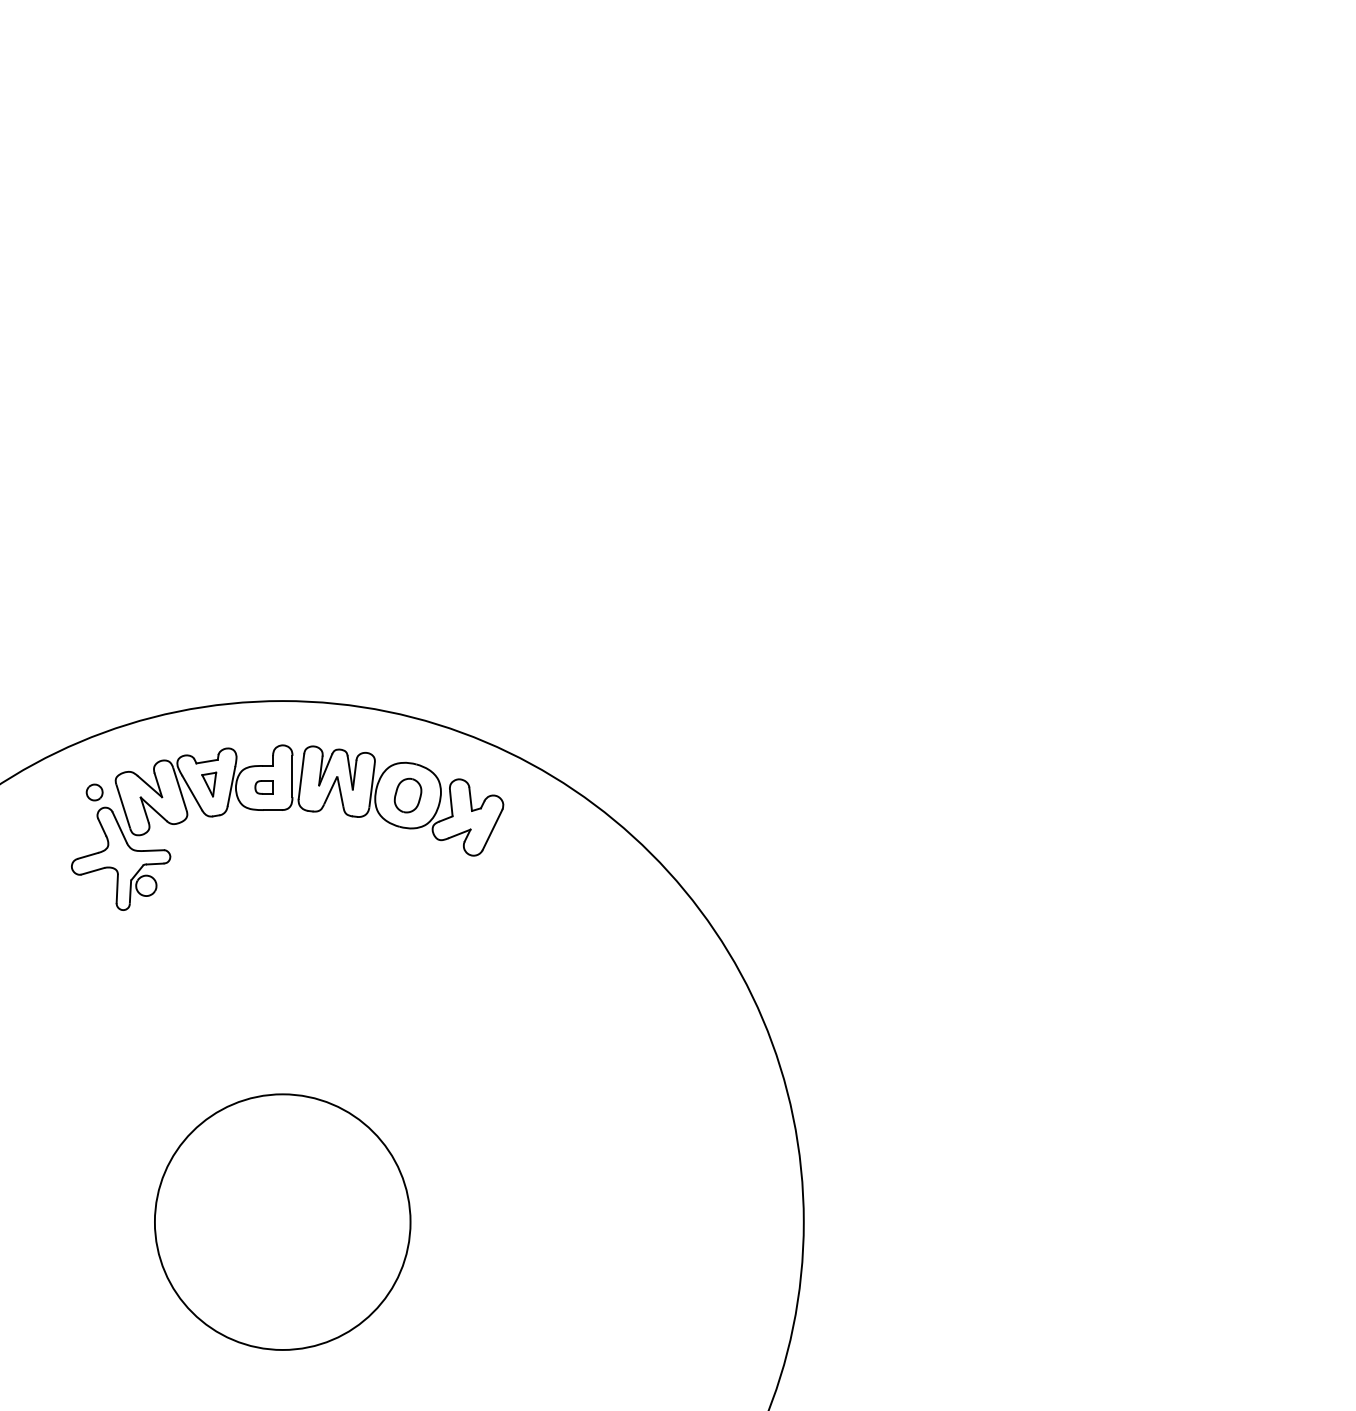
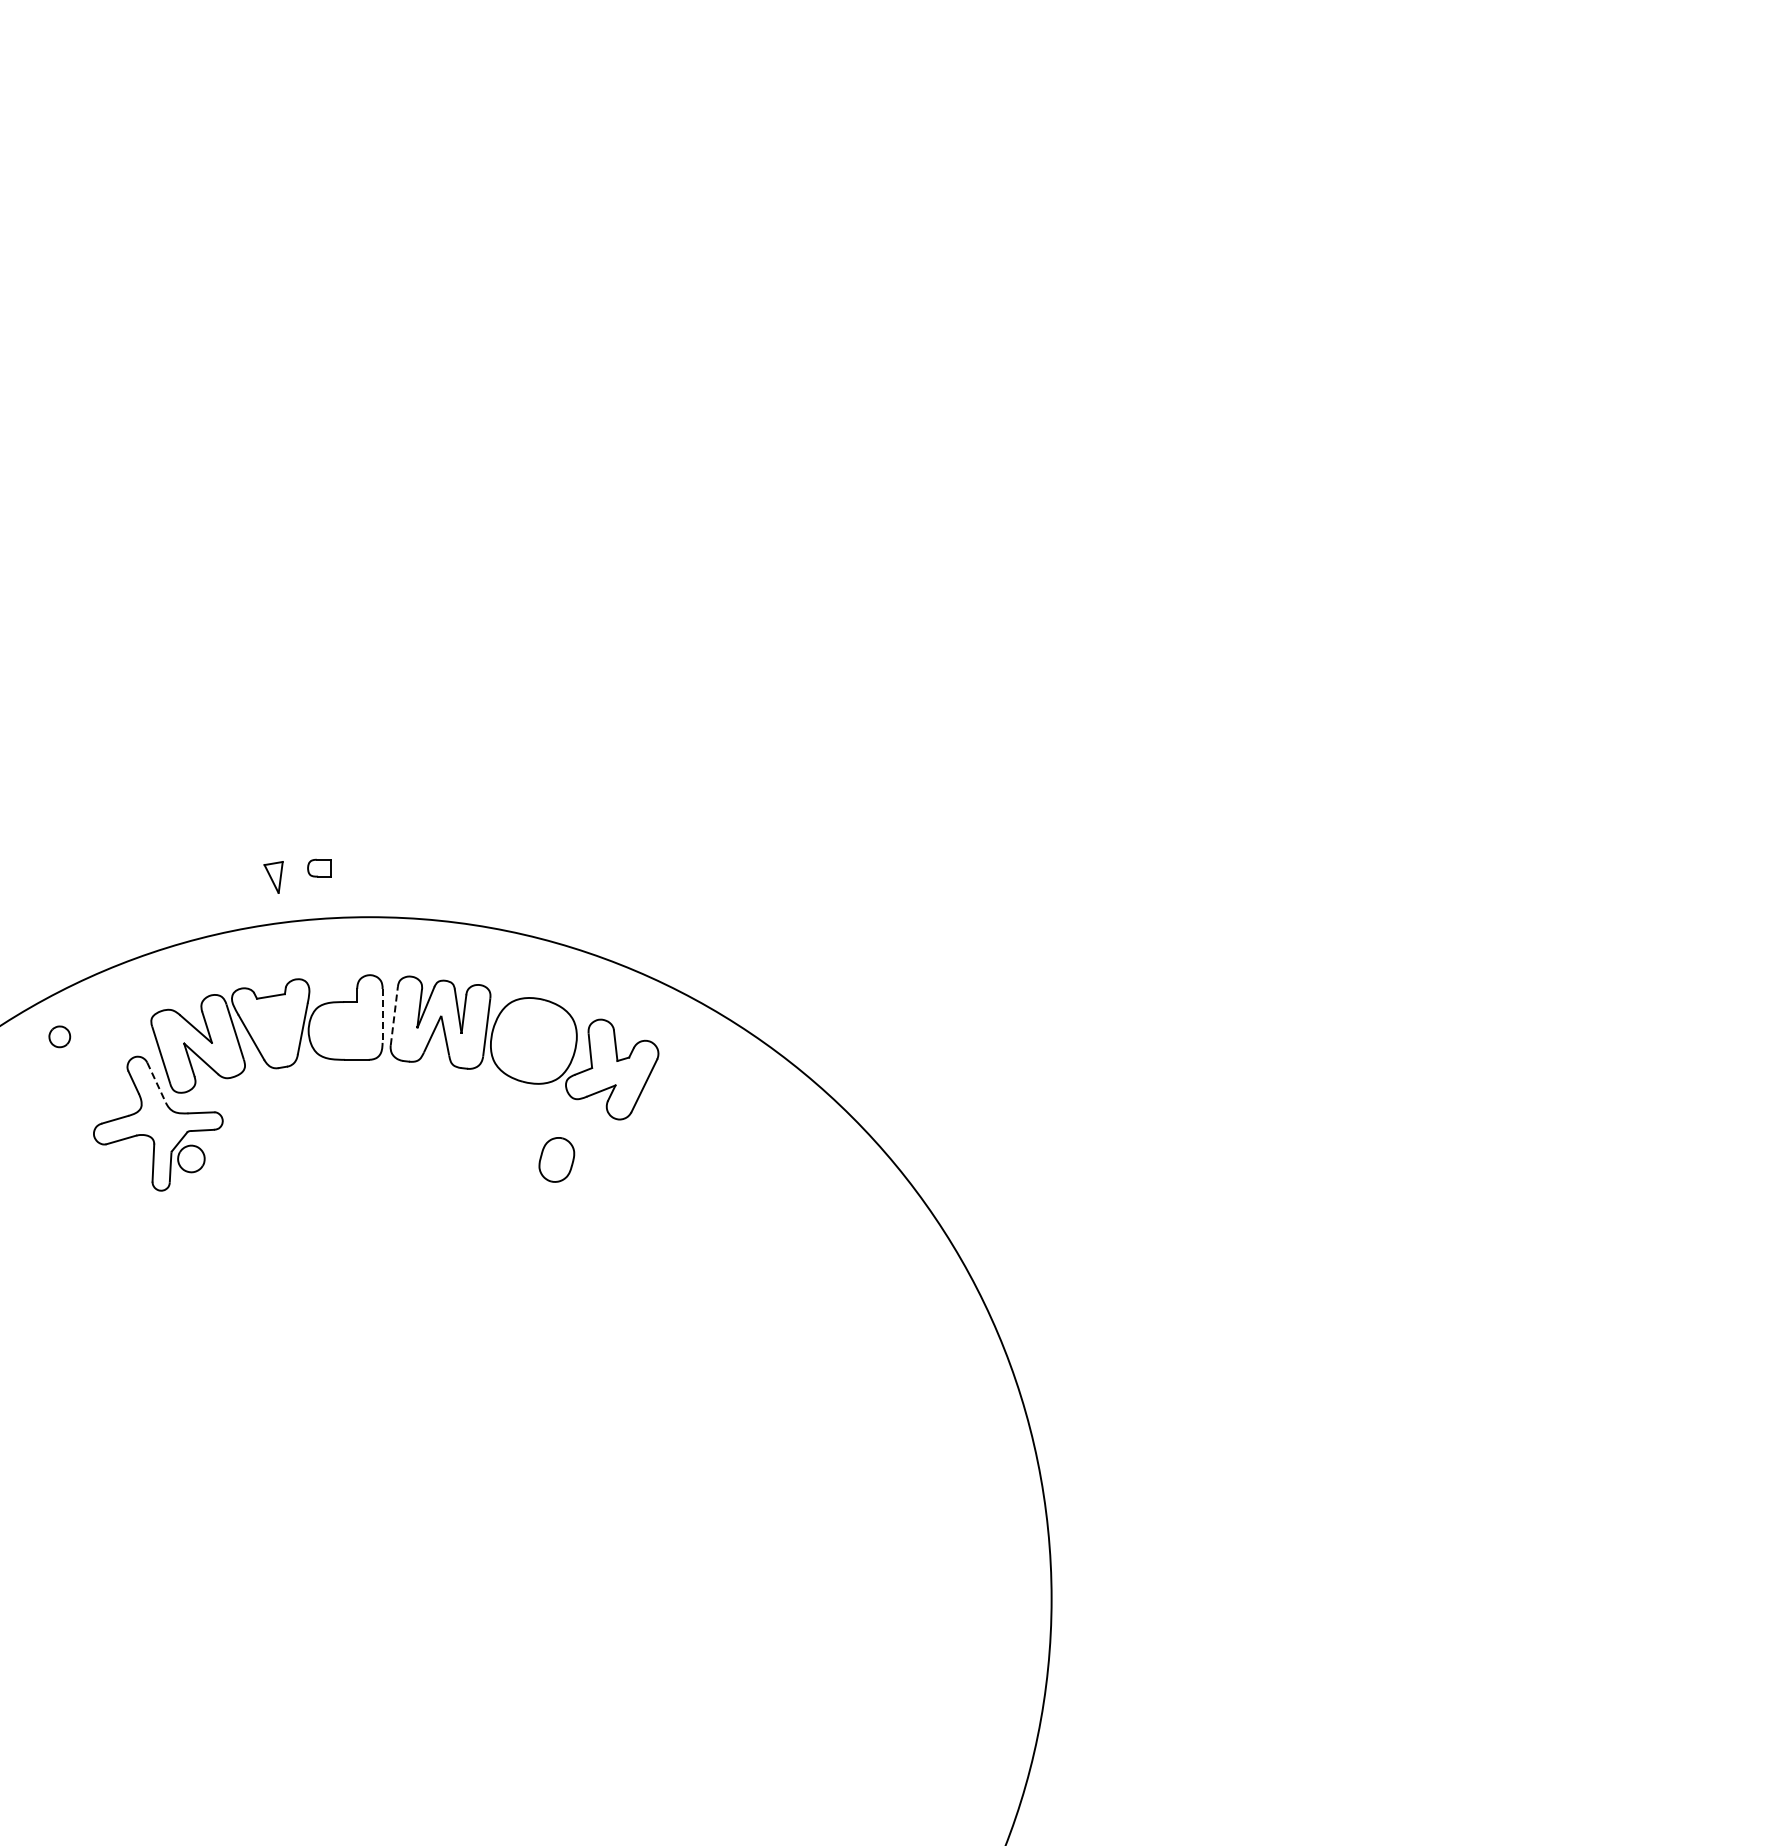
line: (292, 776) -> (382, 1015), solid -> dashed
line: (301, 776) -> (394, 1015), solid -> dashed
part: (209, 784) -> (273, 877), moved
part: (264, 786) -> (319, 867), moved
part: (94, 792) -> (59, 1036), moved
part: (407, 795) -> (556, 1159), moved
line: (119, 828) -> (156, 1083), solid -> dashed
circle: (282, 1221) -> (369, 1598), removed

